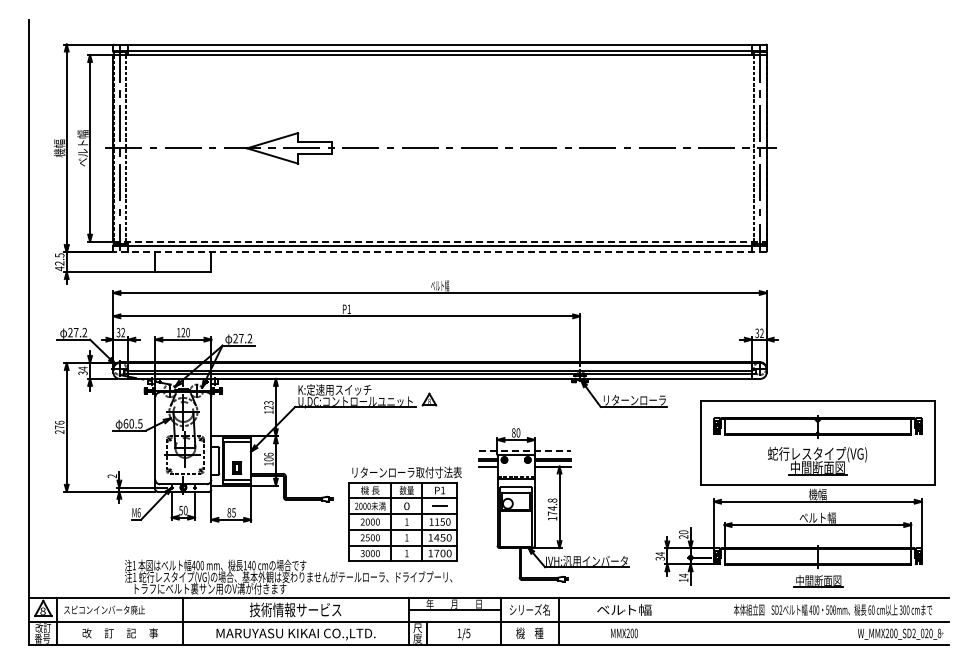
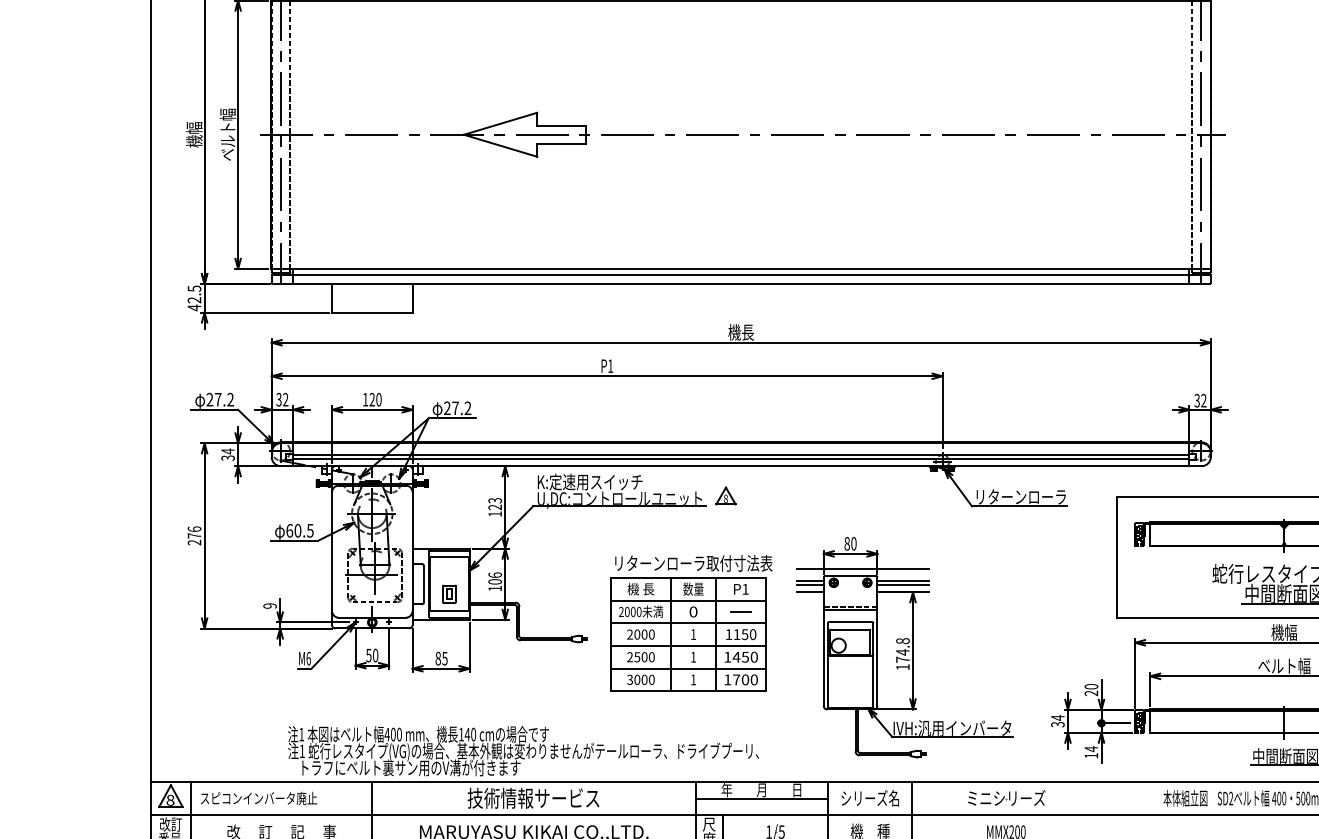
line: (440, 241) -> (741, 268), dashed -> solid
line: (440, 252) -> (741, 284), dashed -> solid
text: (440, 285) -> (741, 331), ベルト幅 -> 機長
line: (524, 450) -> (862, 569), dashed -> solid
text: (112, 476) -> (270, 606), 2 -> 9
part: (404, 513) -> (690, 622), moved
text: (624, 609) -> (1006, 797), ベルト幅 -> ミニシリーズ

